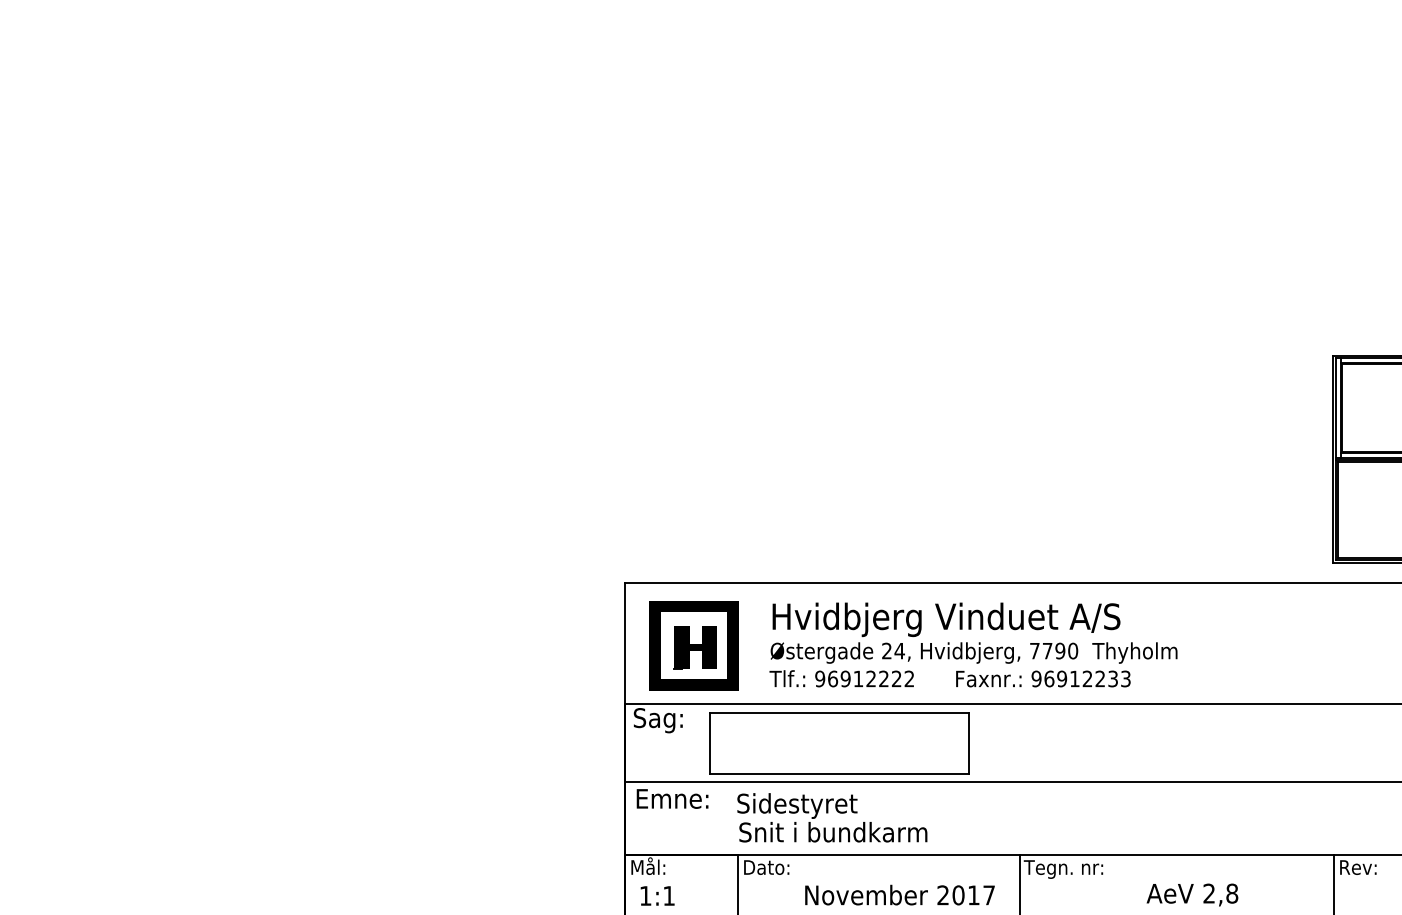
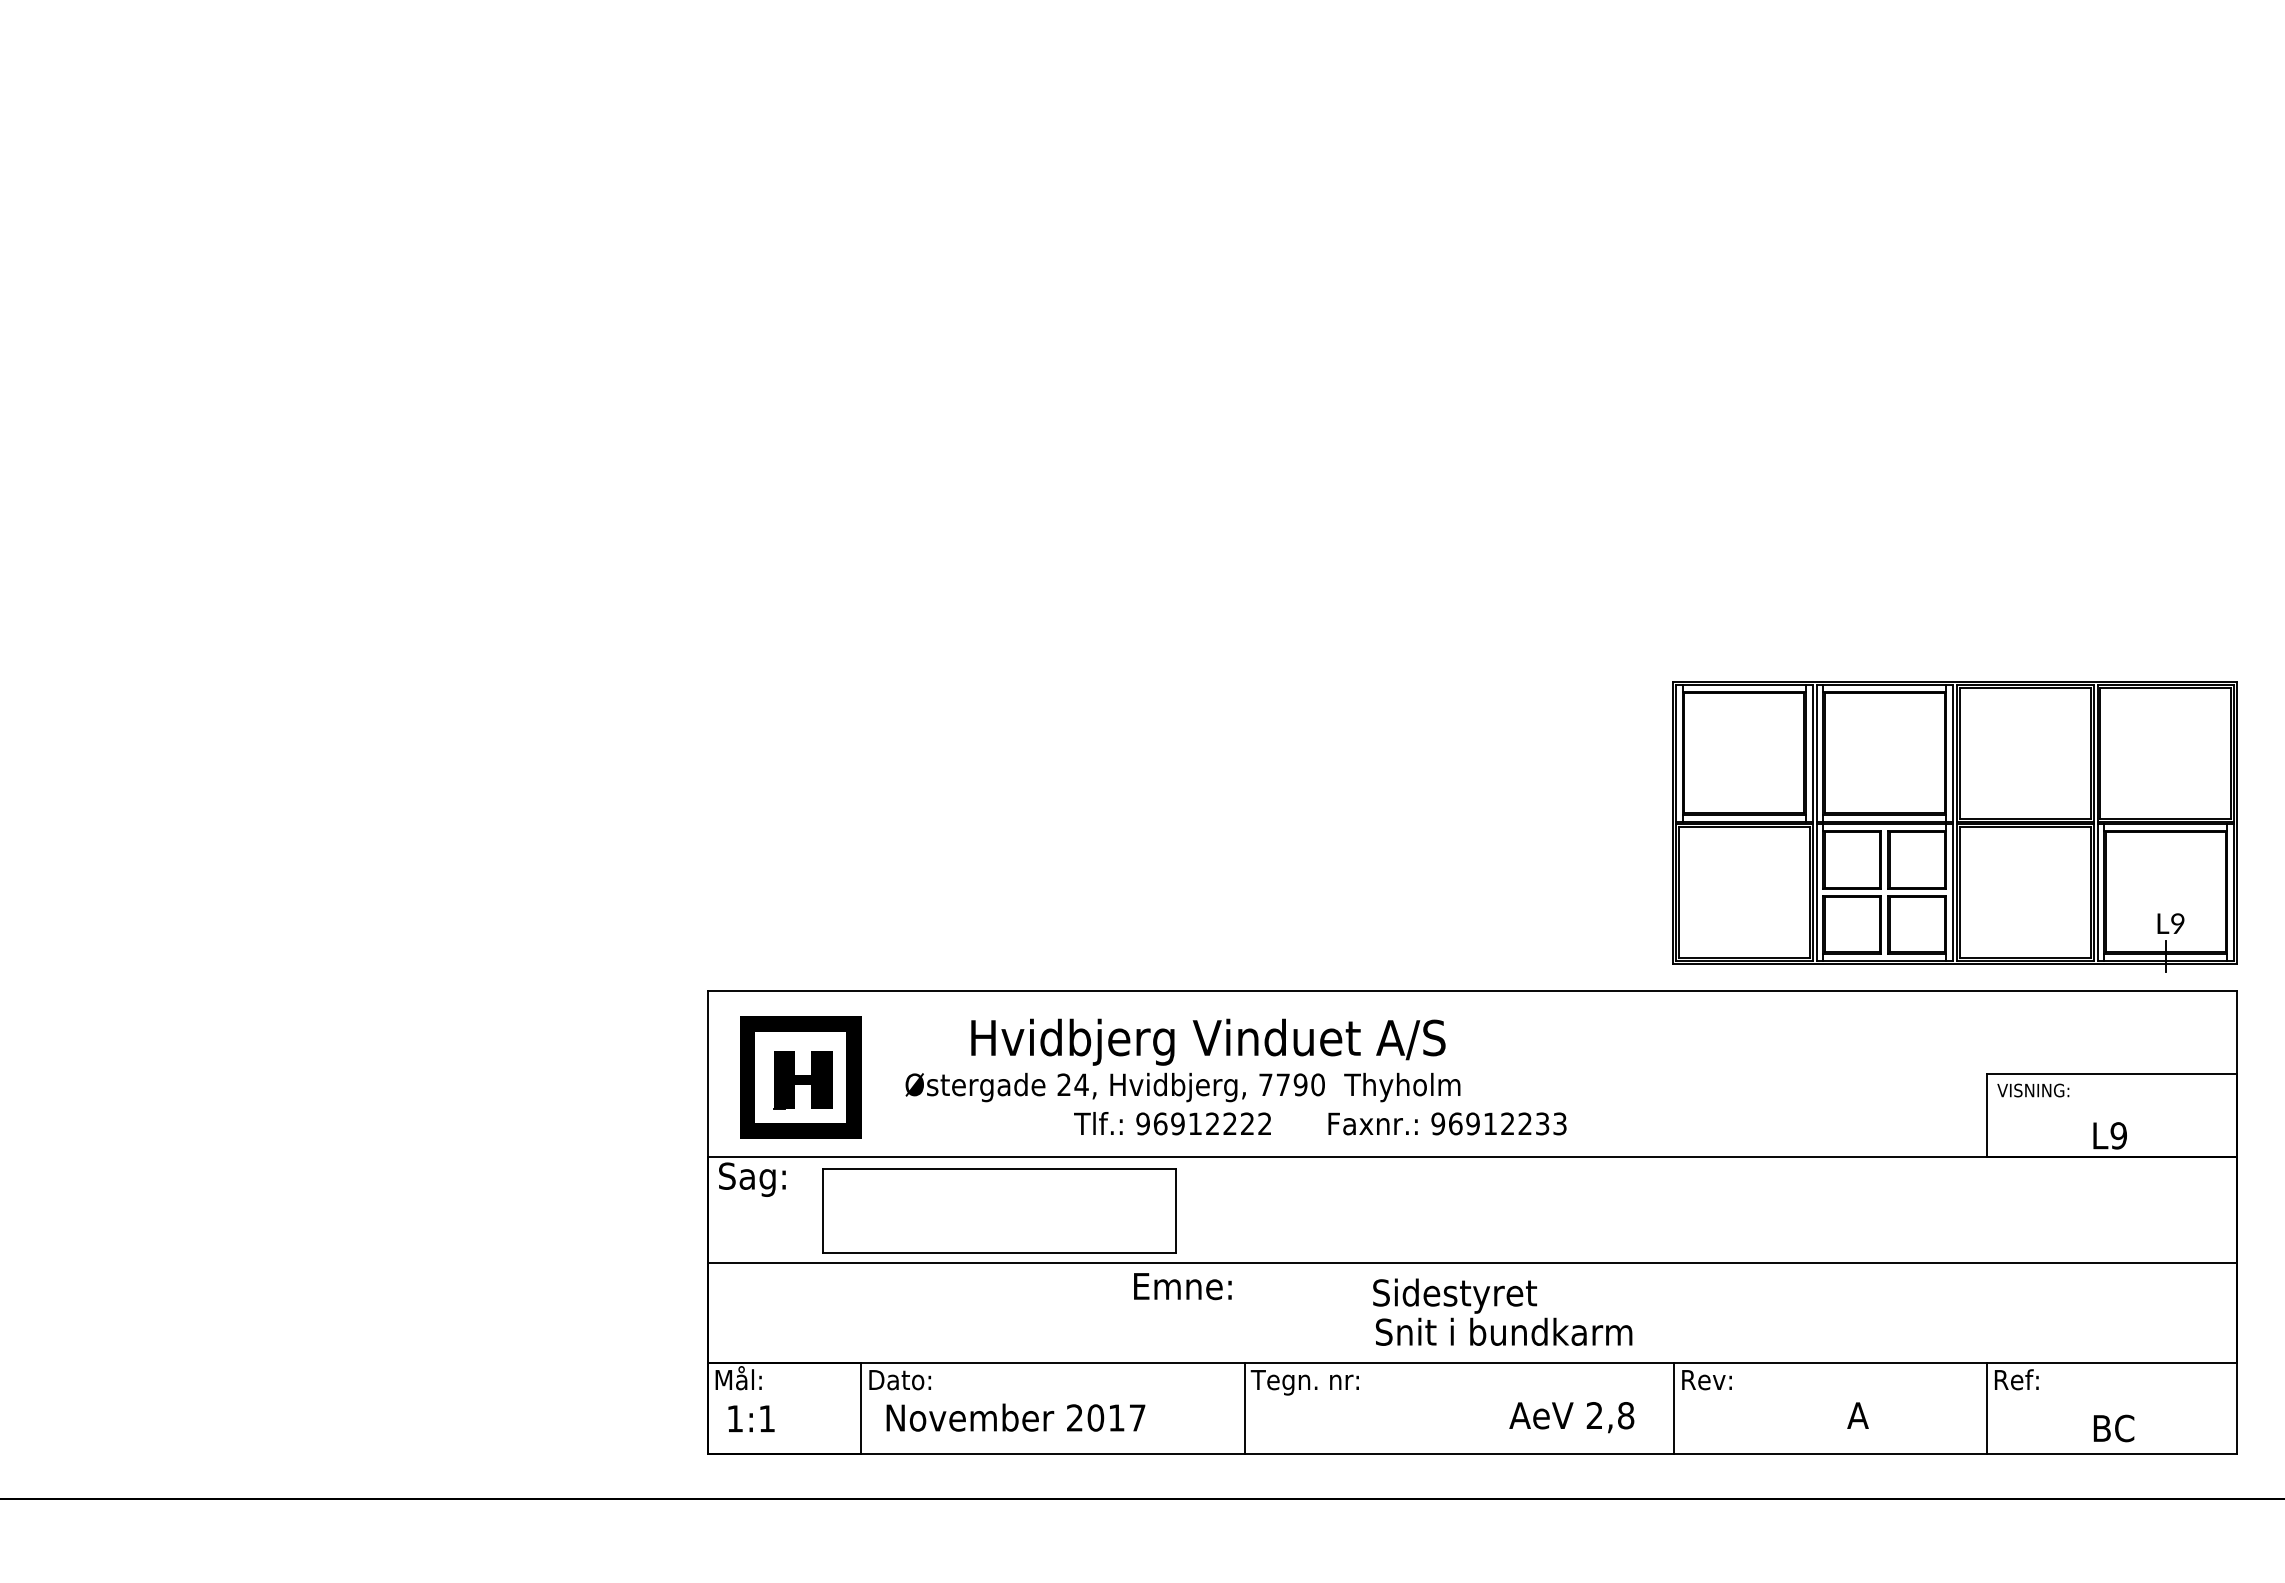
text: (946, 619) -> (1208, 1041), moved
text: (950, 678) -> (1320, 1123), moved
text: (672, 798) -> (1182, 1286), moved
text: (832, 817) -> (1502, 1311), moved
text: (899, 895) -> (1015, 1417), moved
text: (1192, 895) -> (1571, 1417), moved

